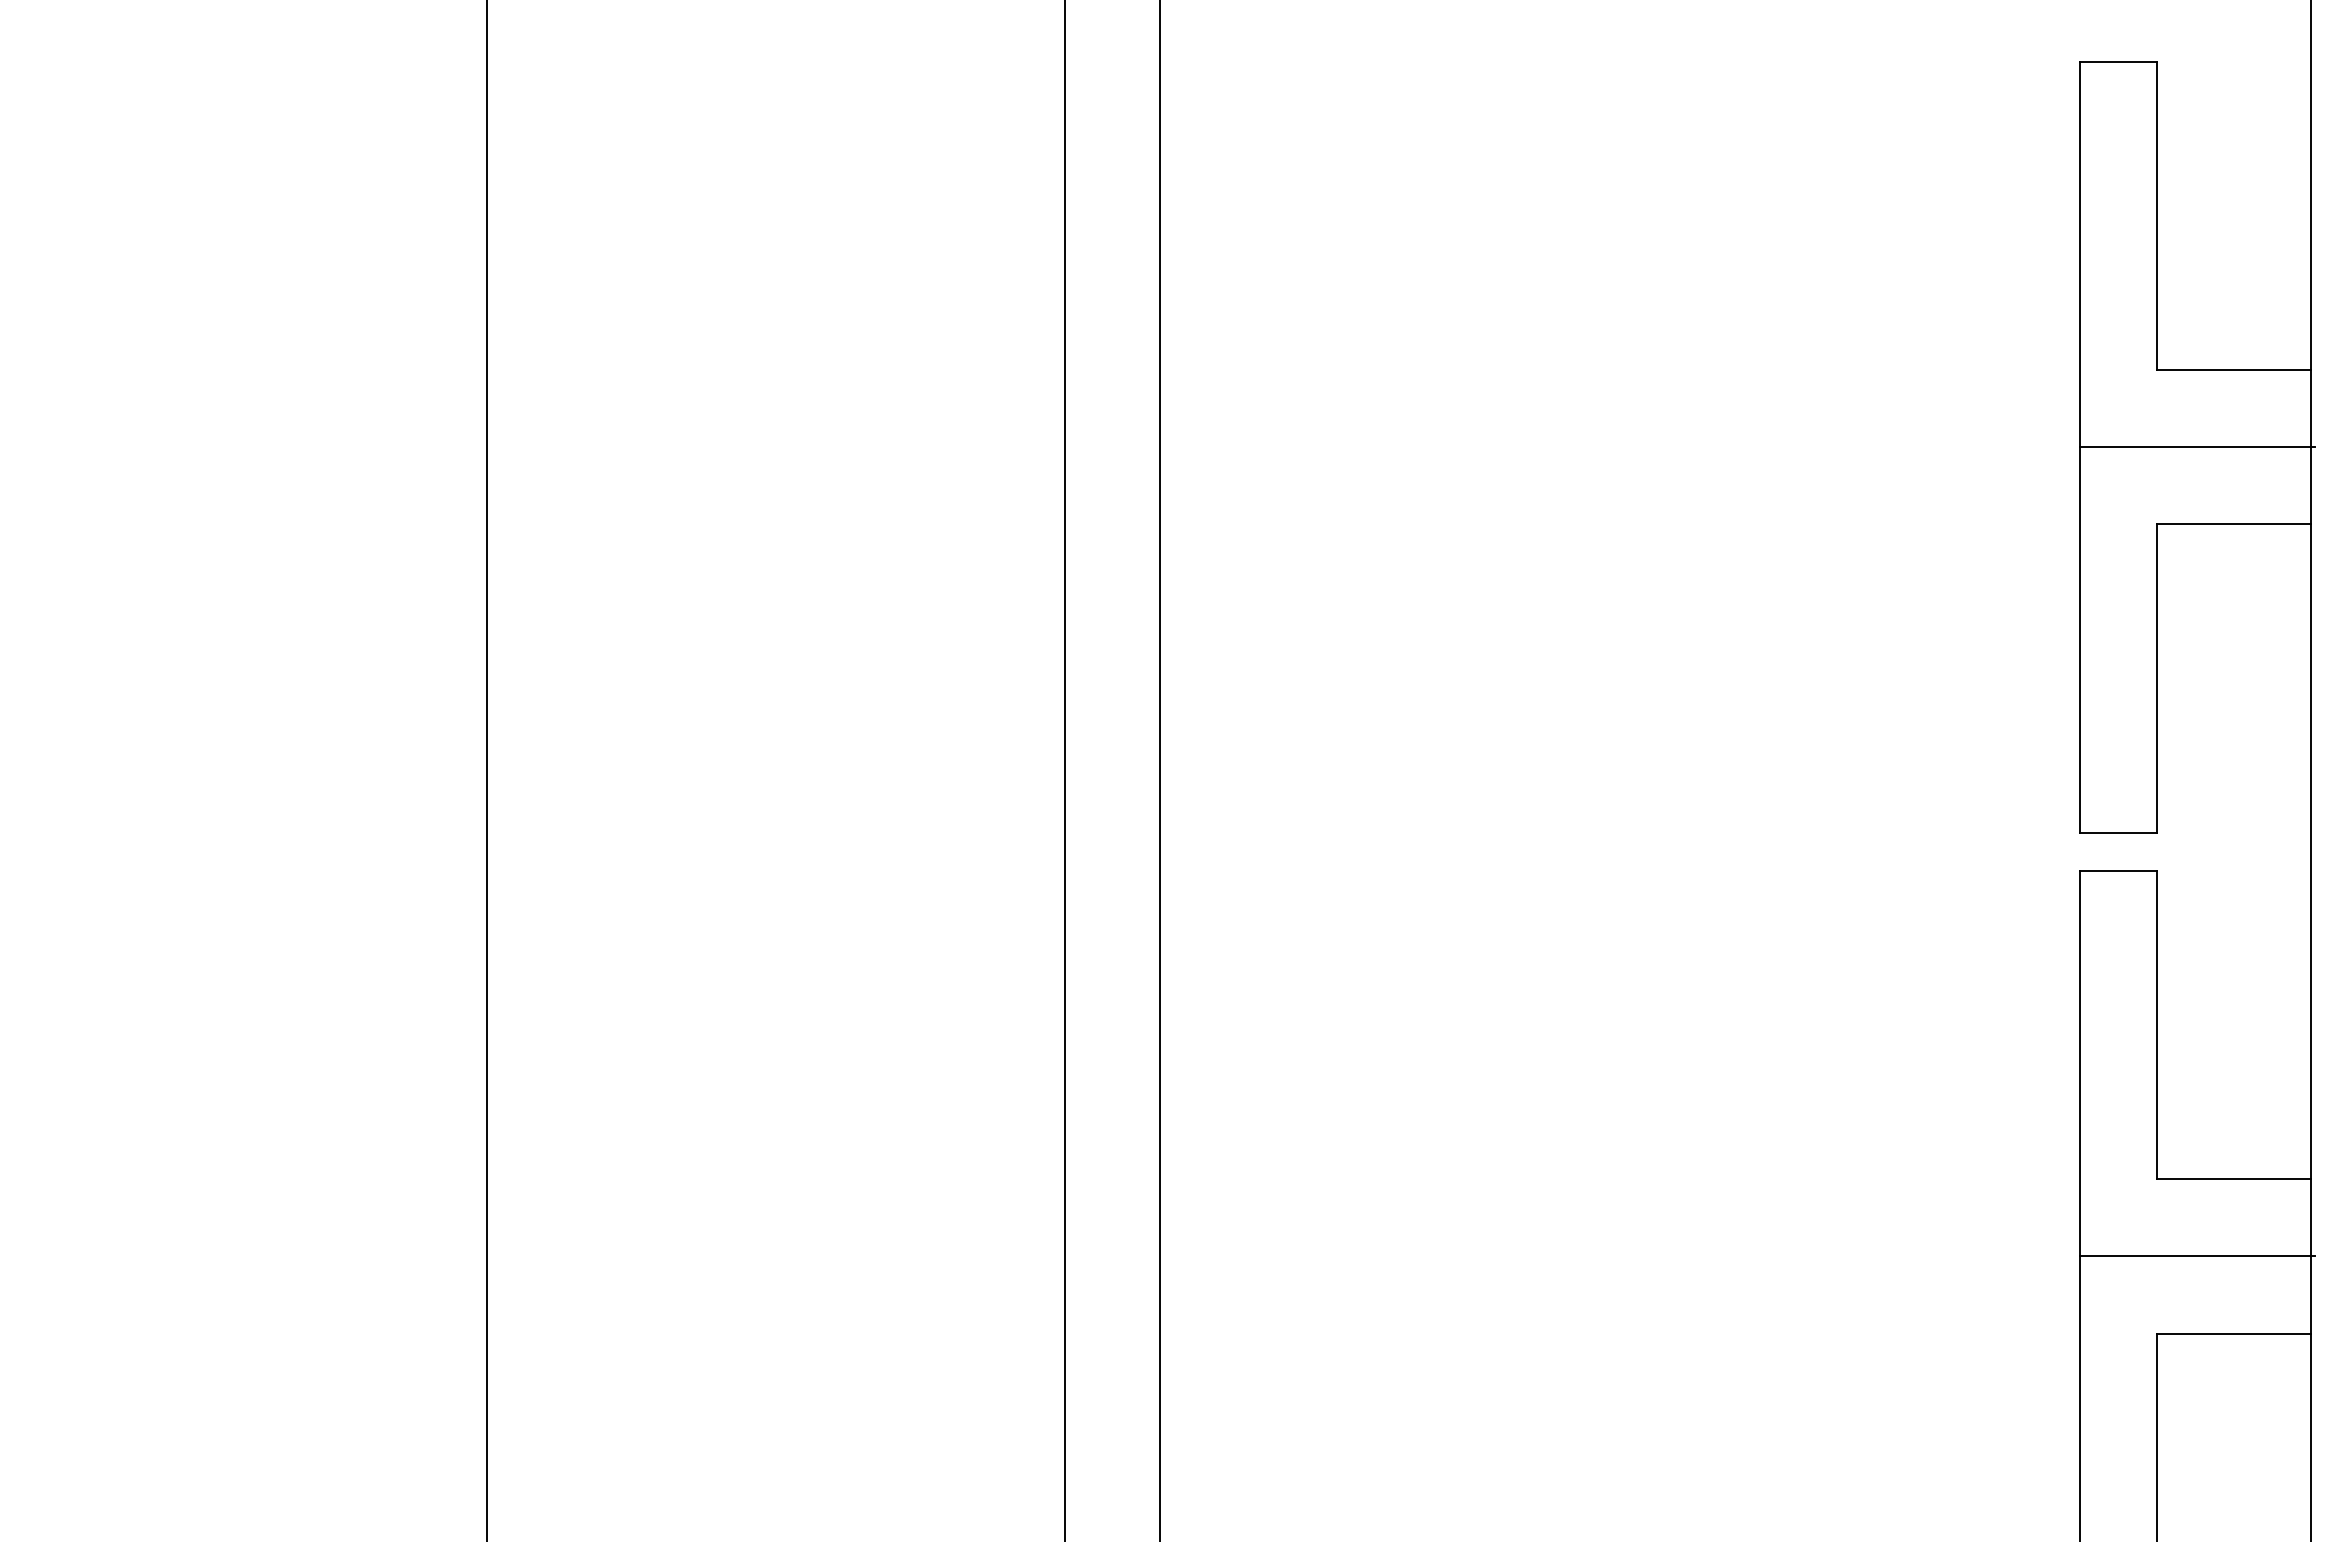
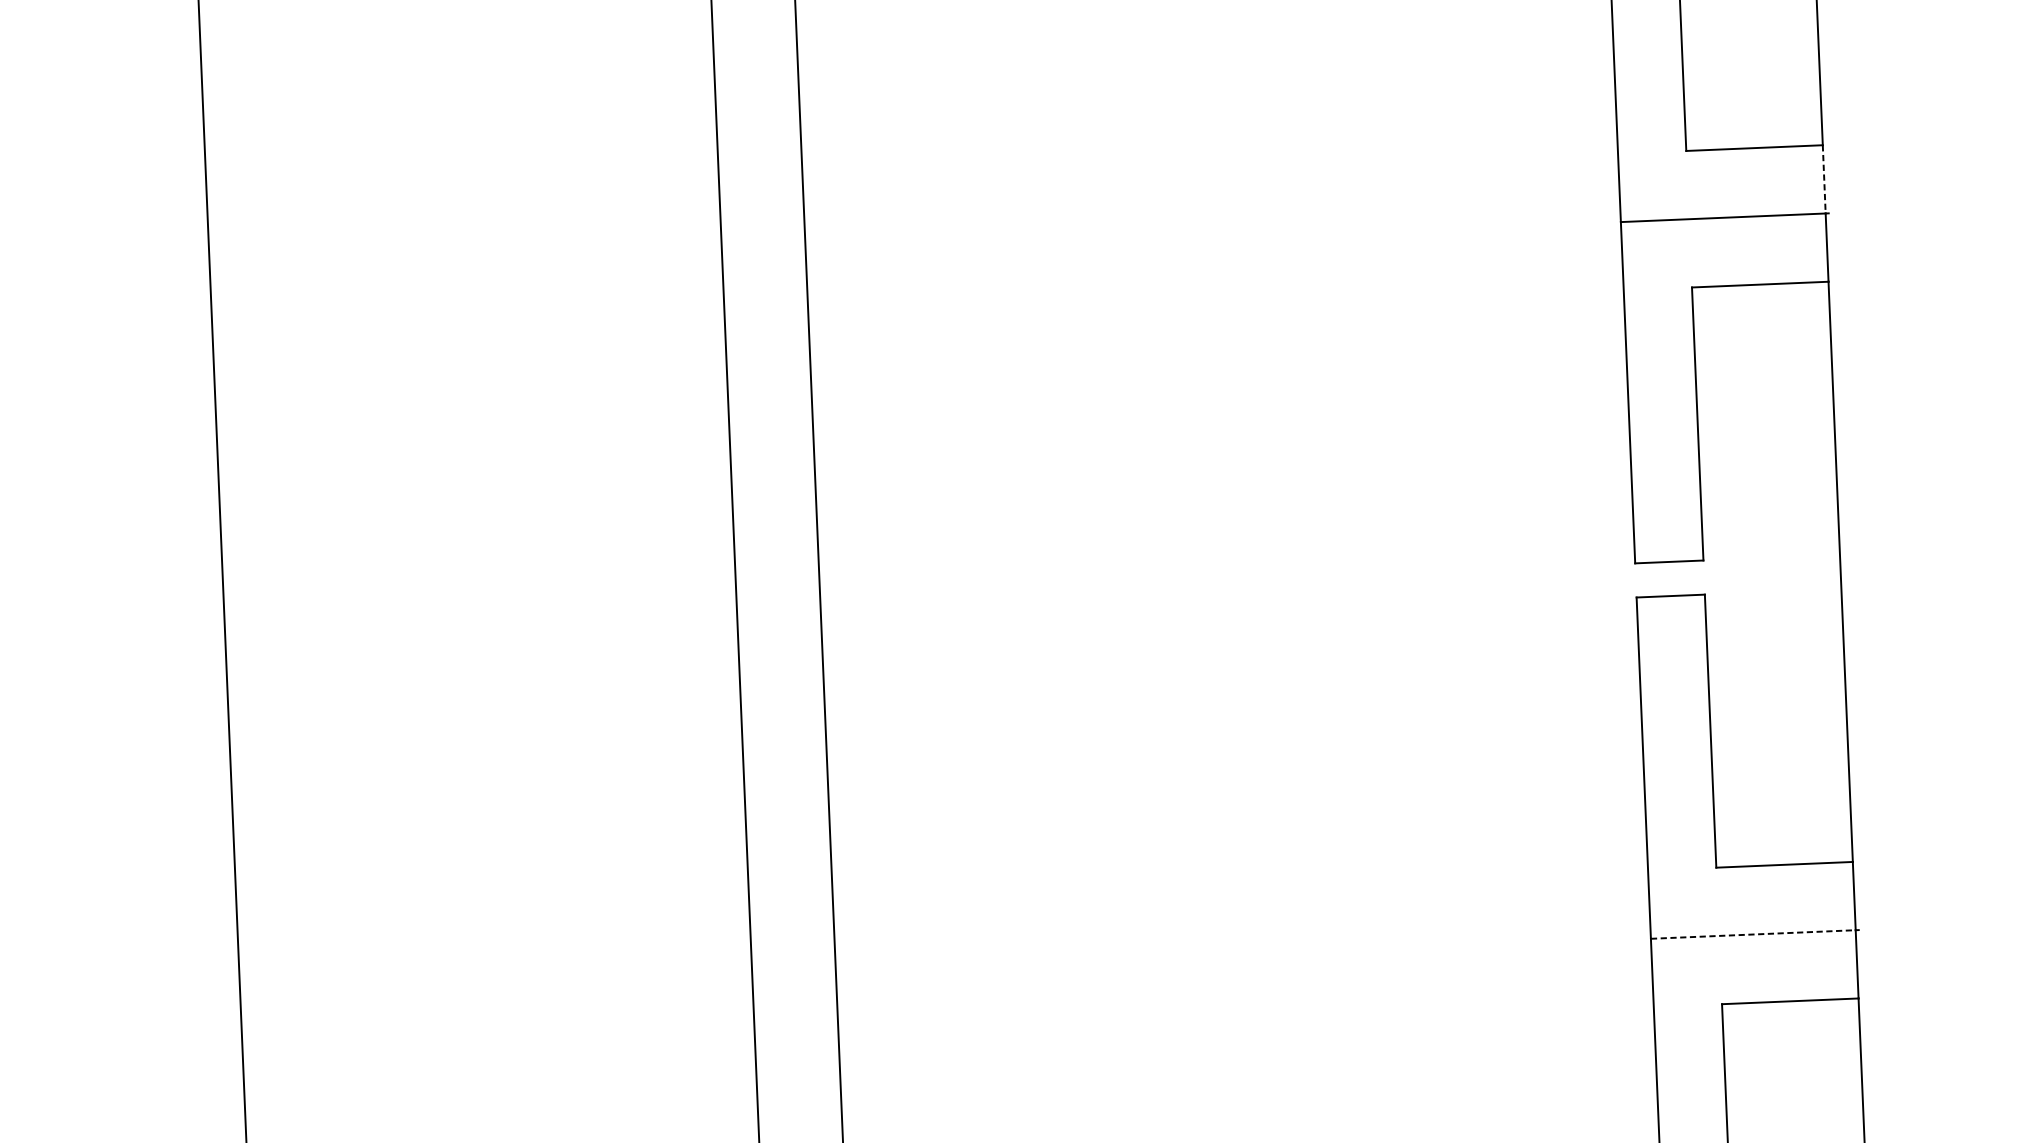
line: (2311, 408) -> (1824, 179), solid -> dashed
line: (2195, 1256) -> (1753, 934), solid -> dashed

